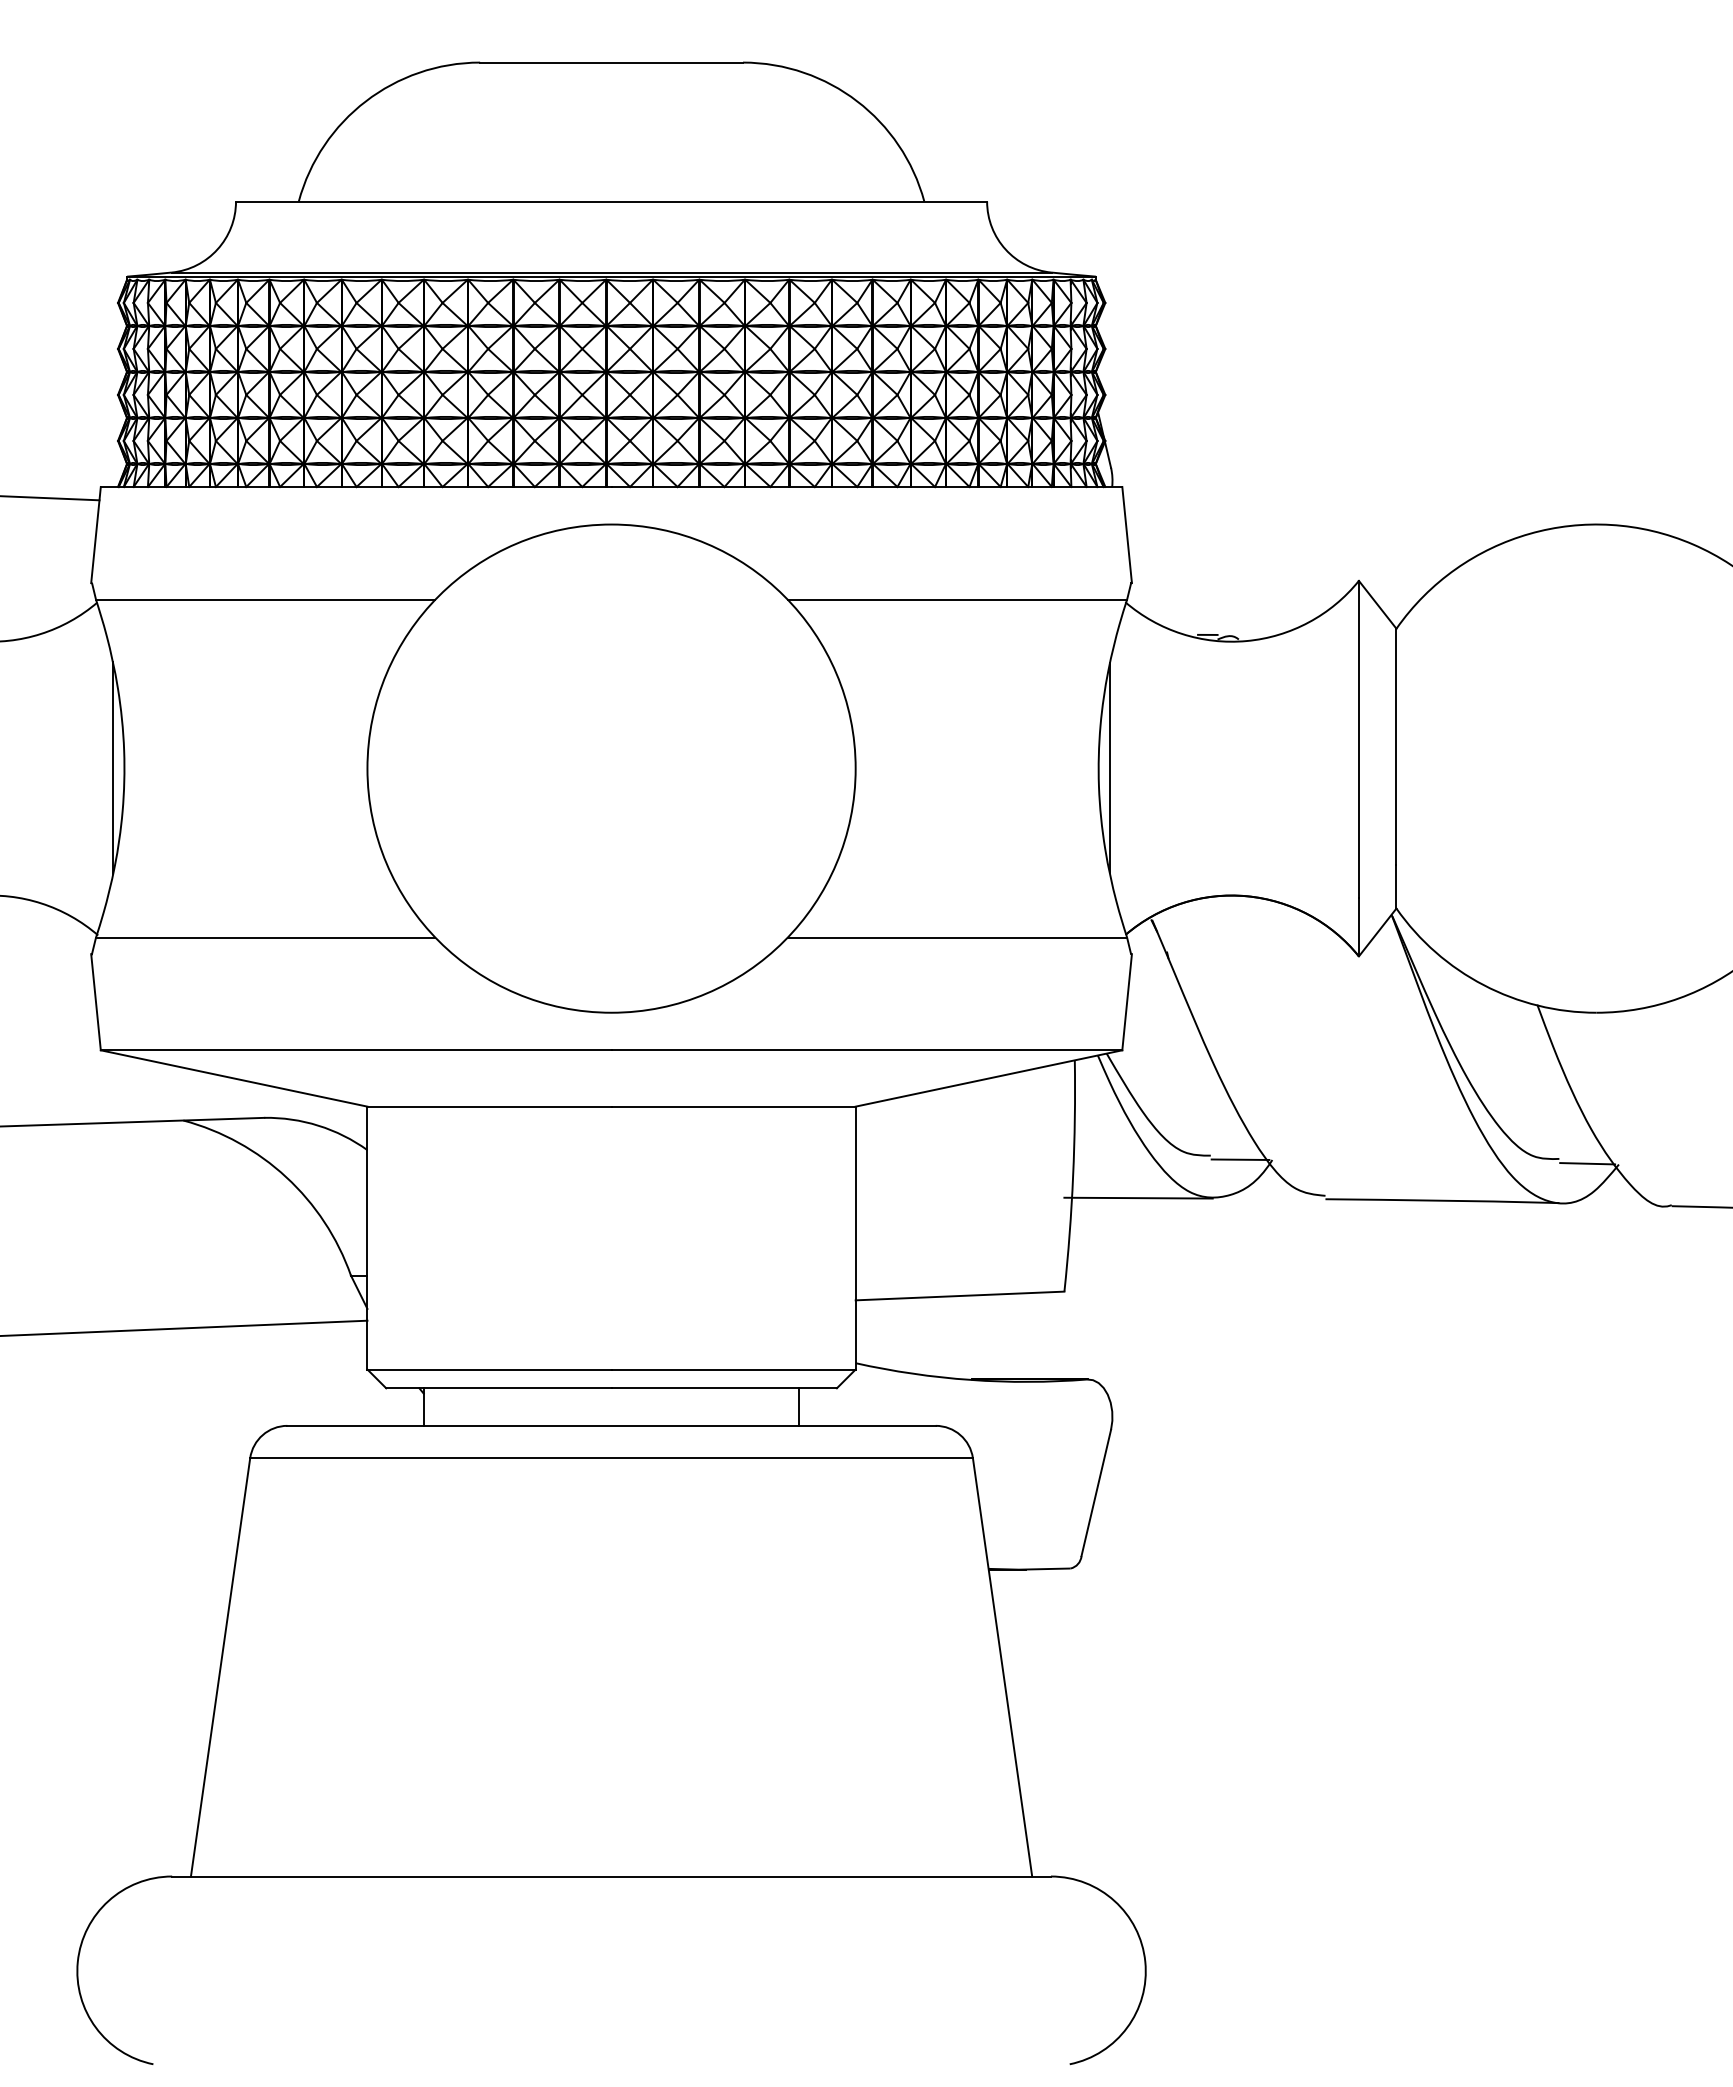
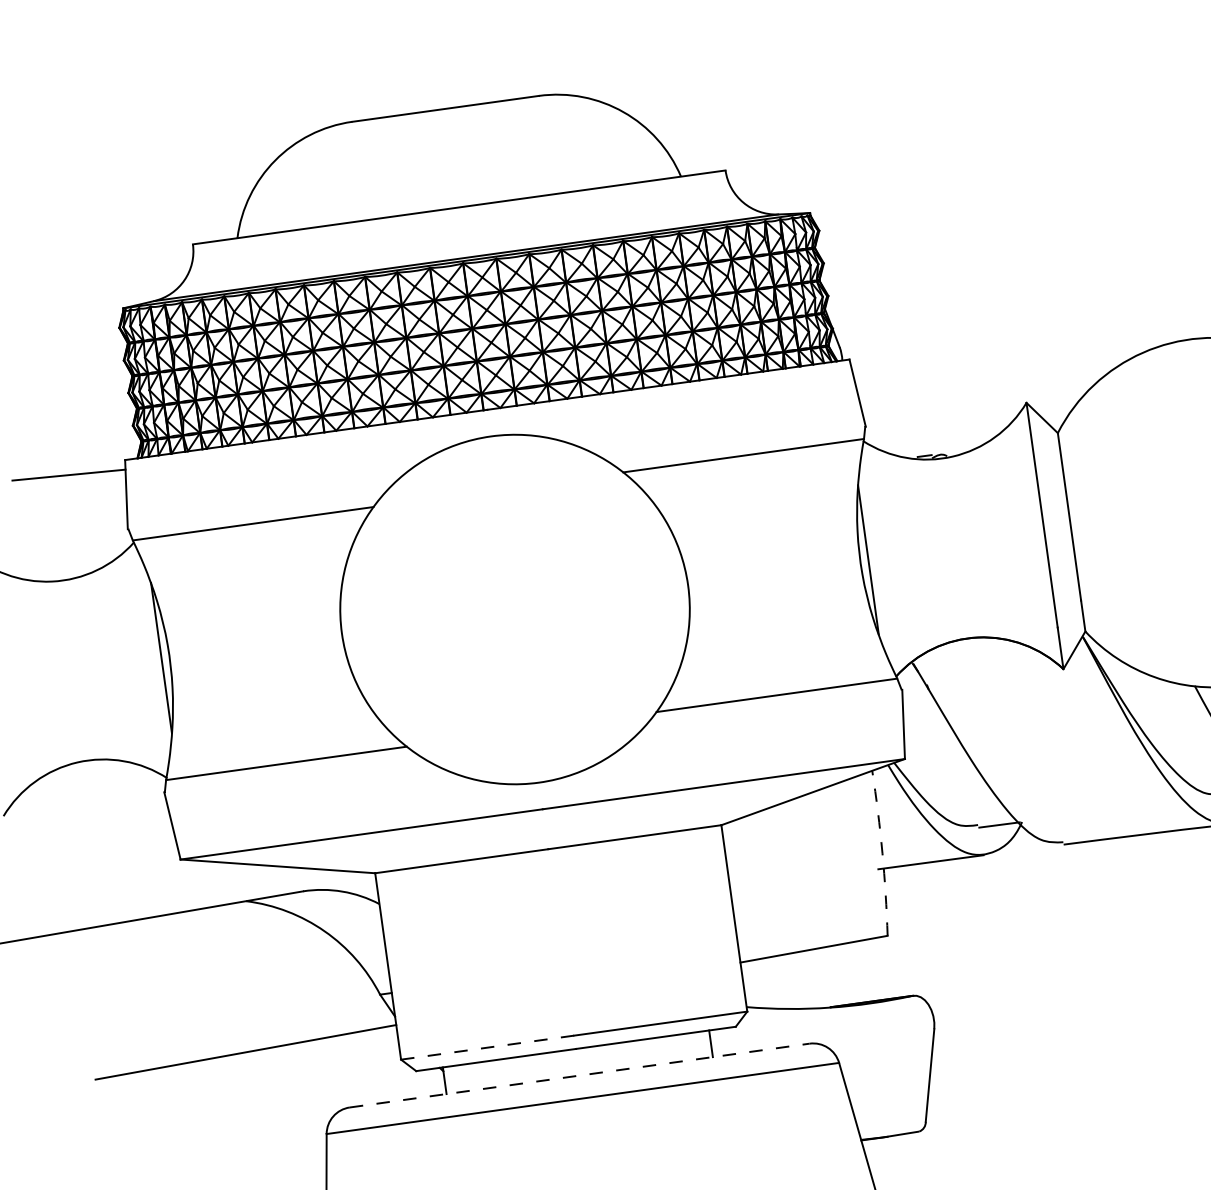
arc: (1073, 1176) -> (882, 853), solid -> dashed
line: (490, 1369) -> (488, 1047), solid -> dashed
line: (612, 1425) -> (580, 1075), solid -> dashed

